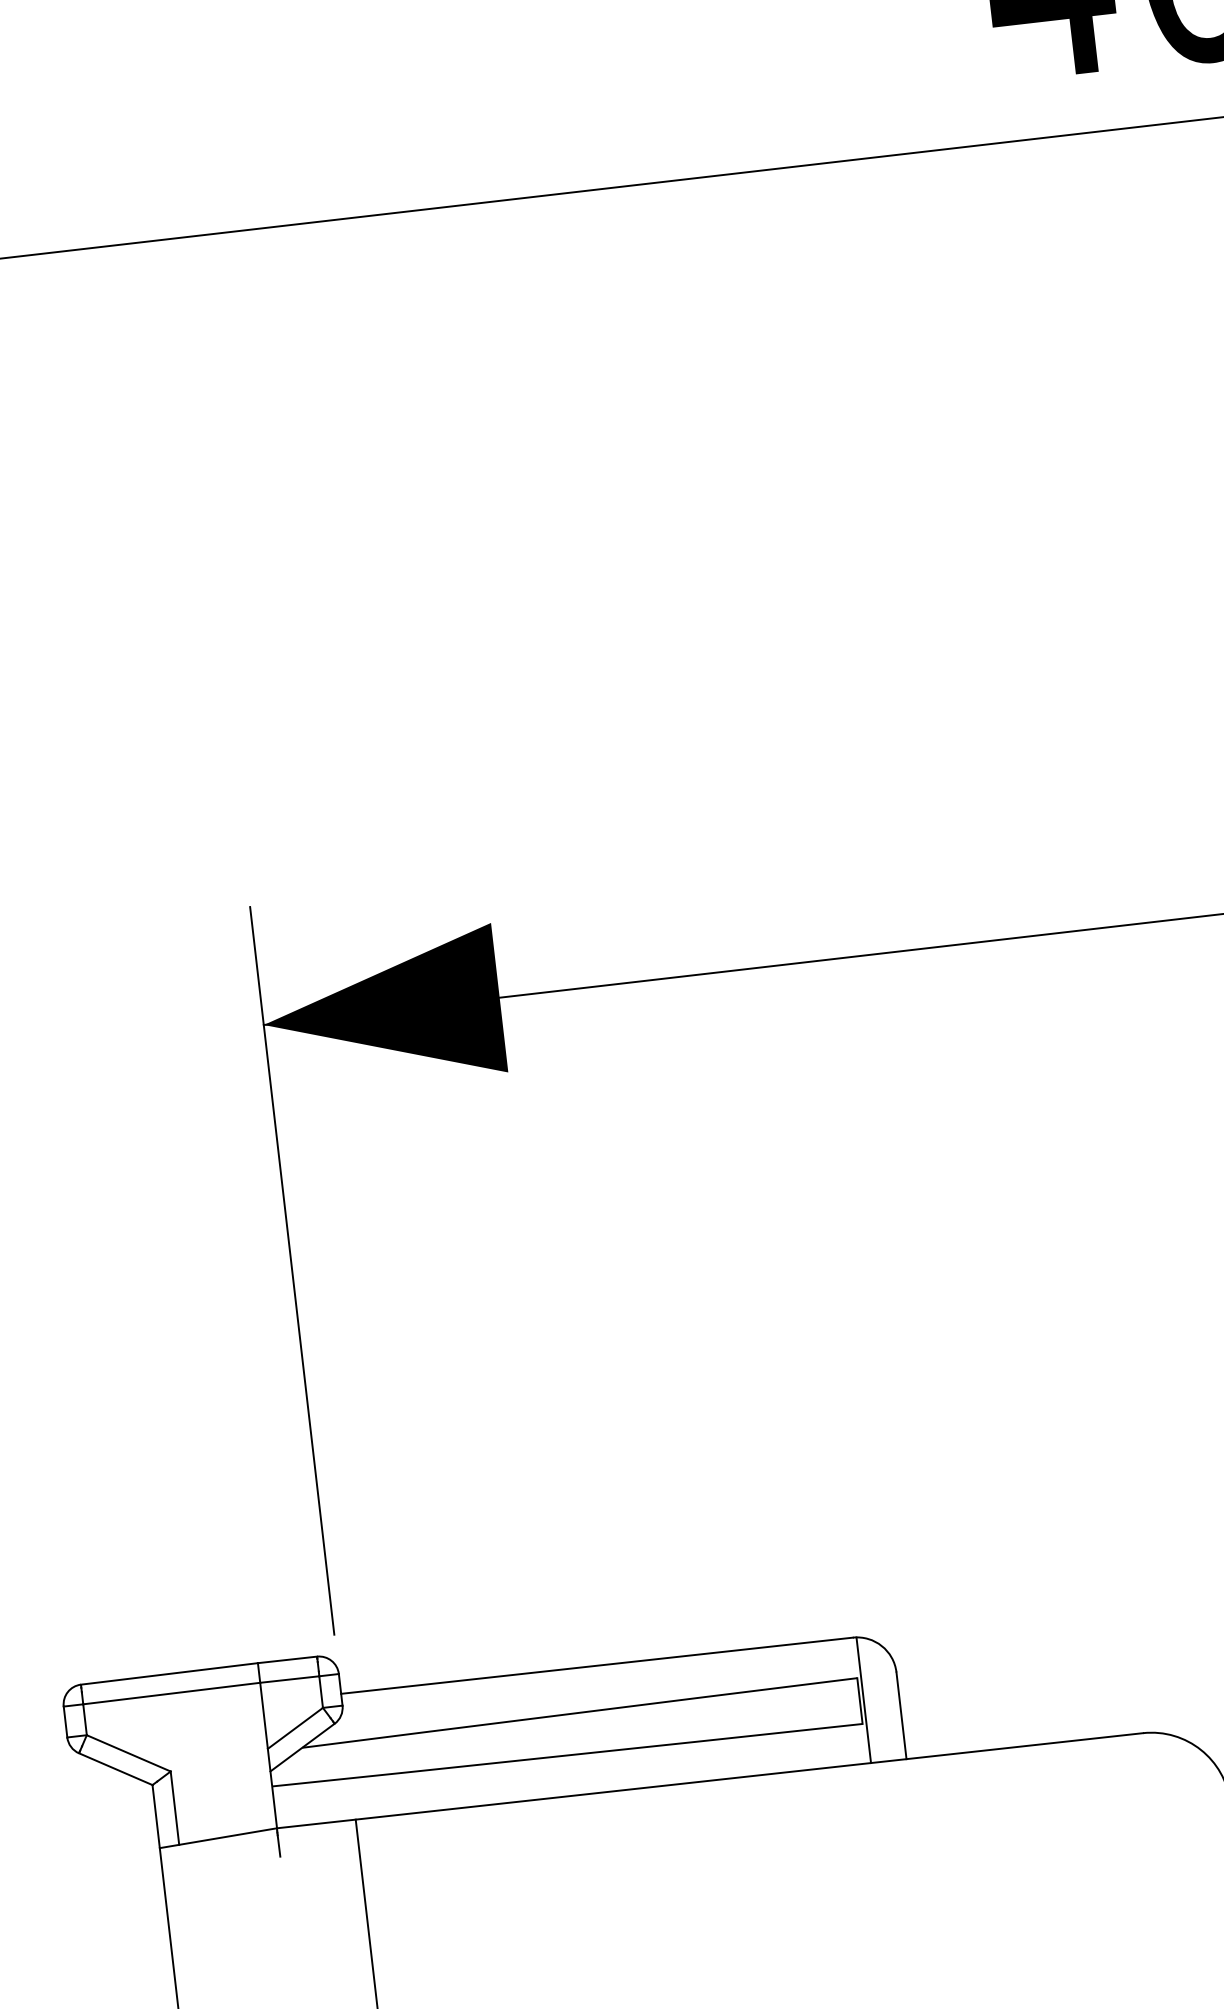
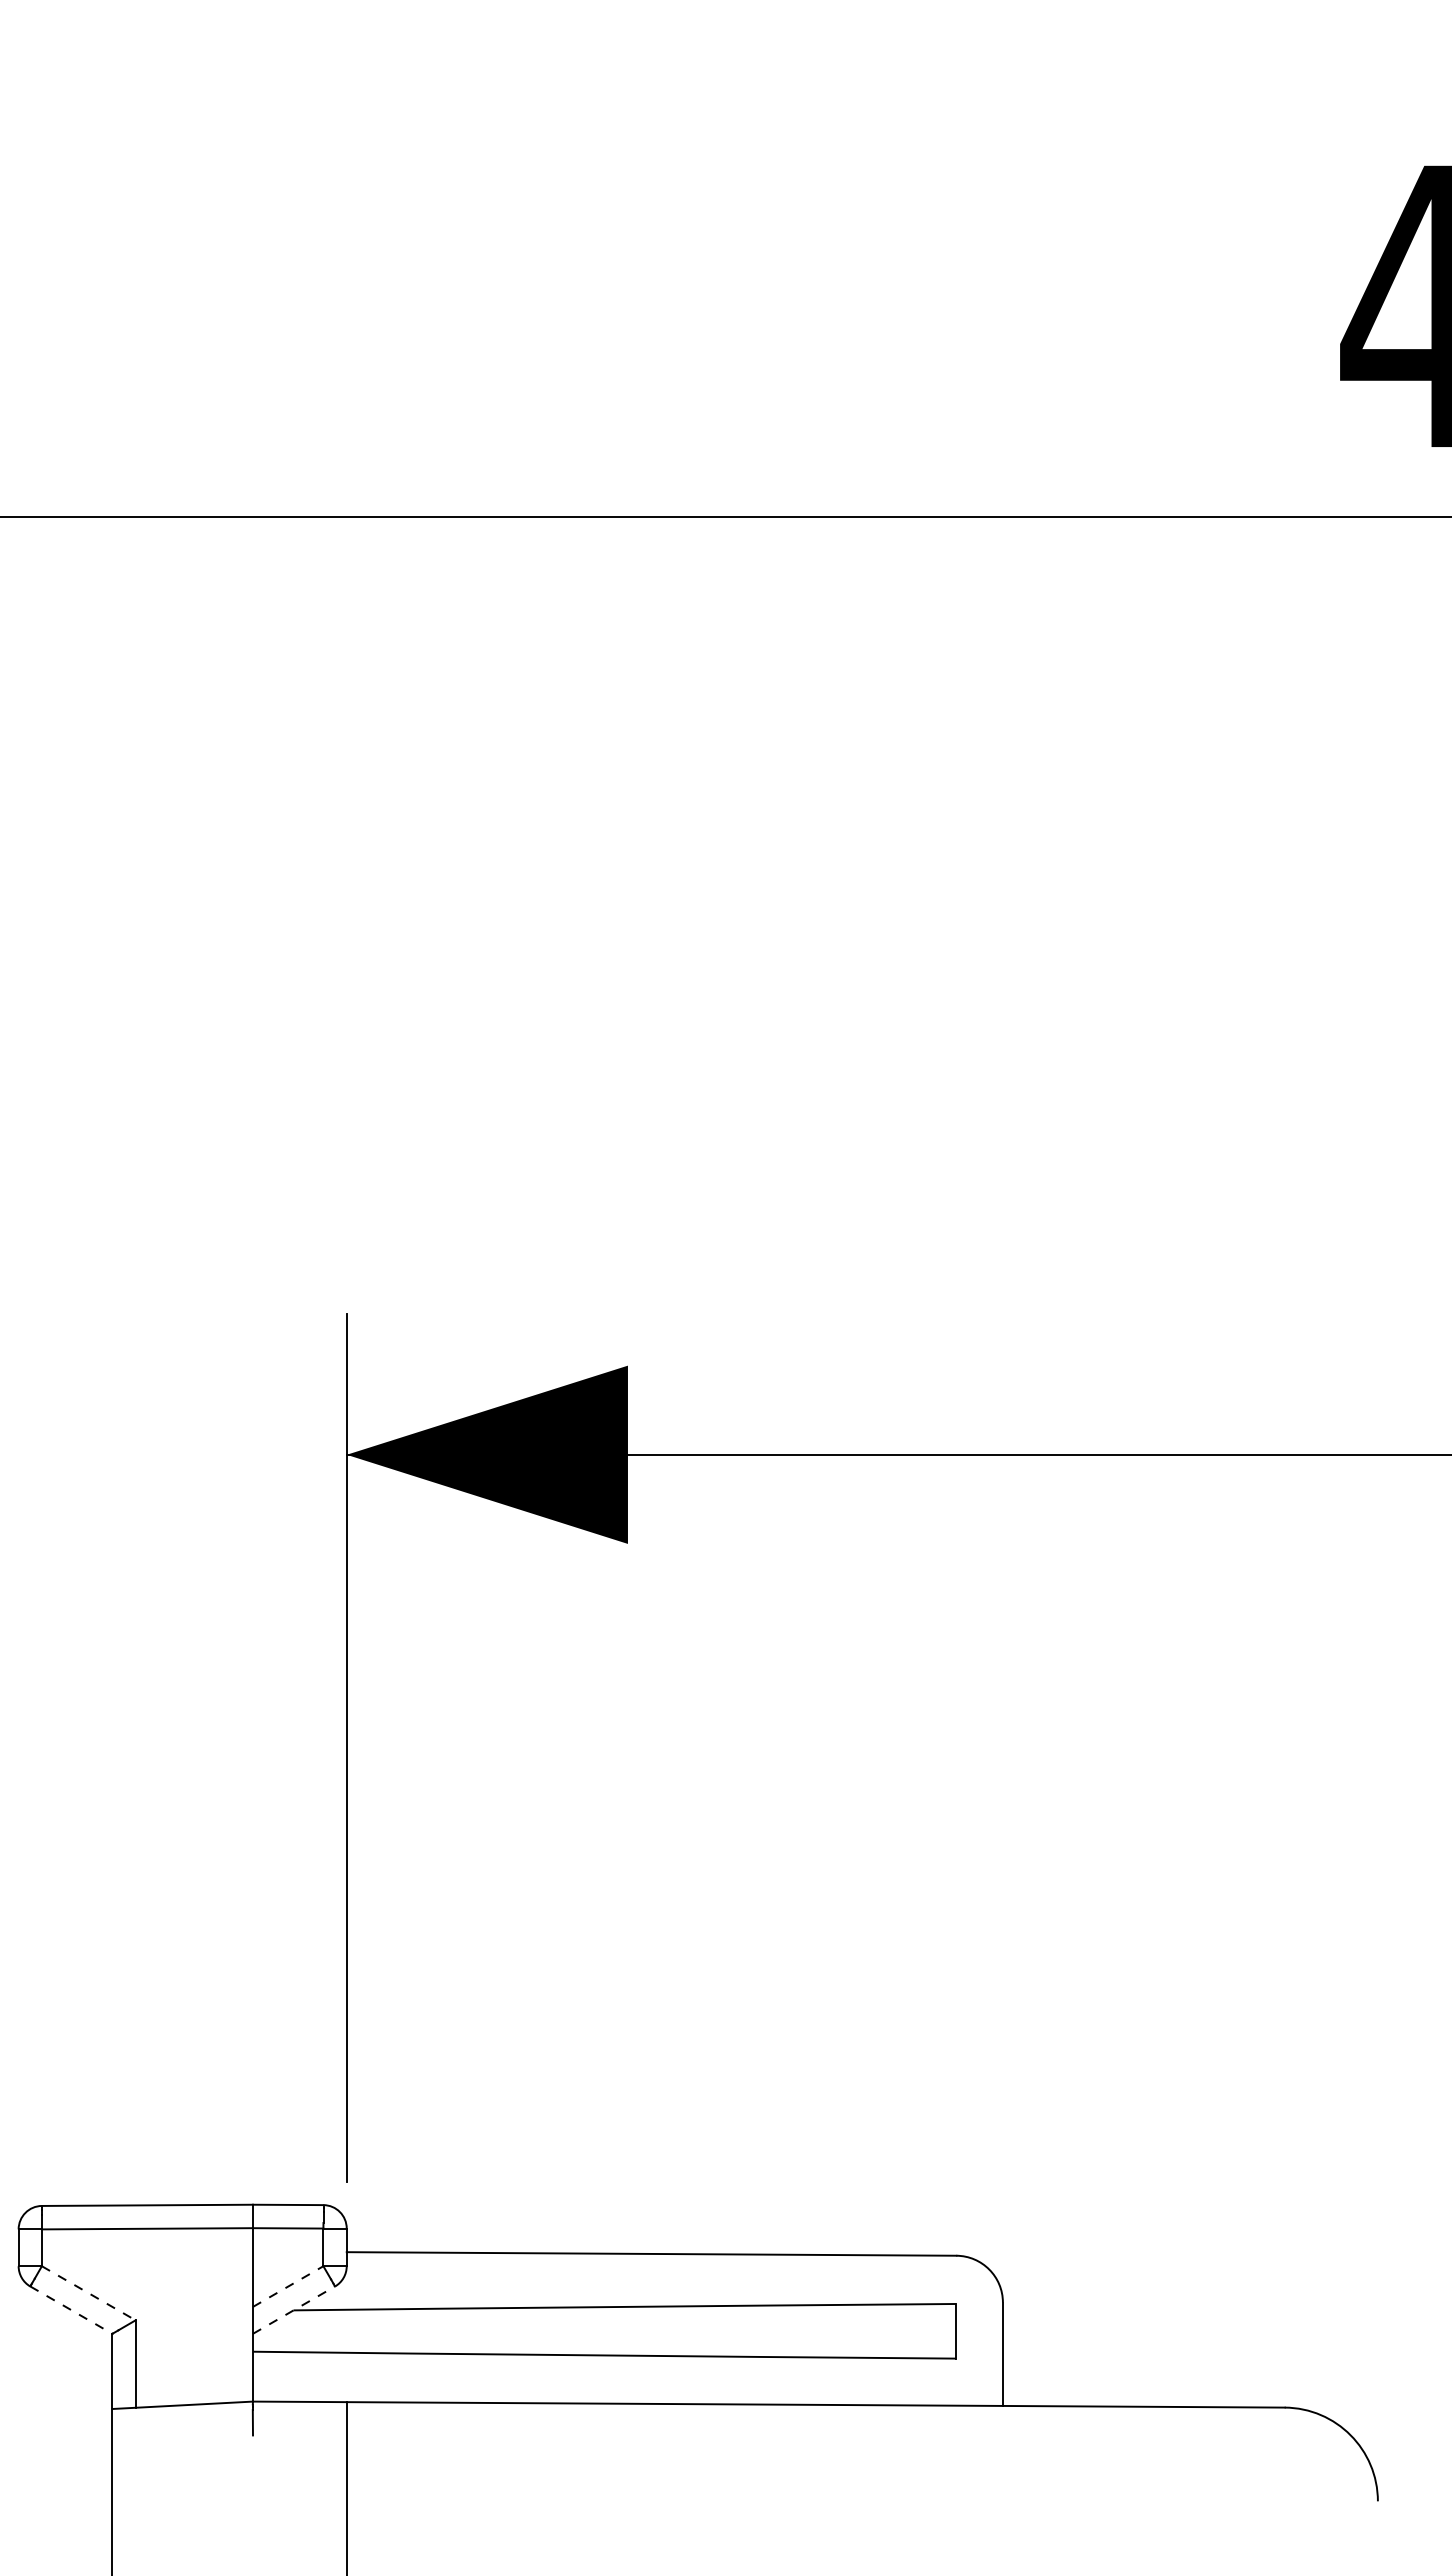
line: (863, 1699) -> (960, 2330), removed
line: (295, 1728) -> (288, 2286), solid -> dashed
line: (302, 1746) -> (294, 2309), solid -> dashed
line: (129, 1753) -> (89, 2293), solid -> dashed
line: (115, 1769) -> (71, 2310), solid -> dashed

